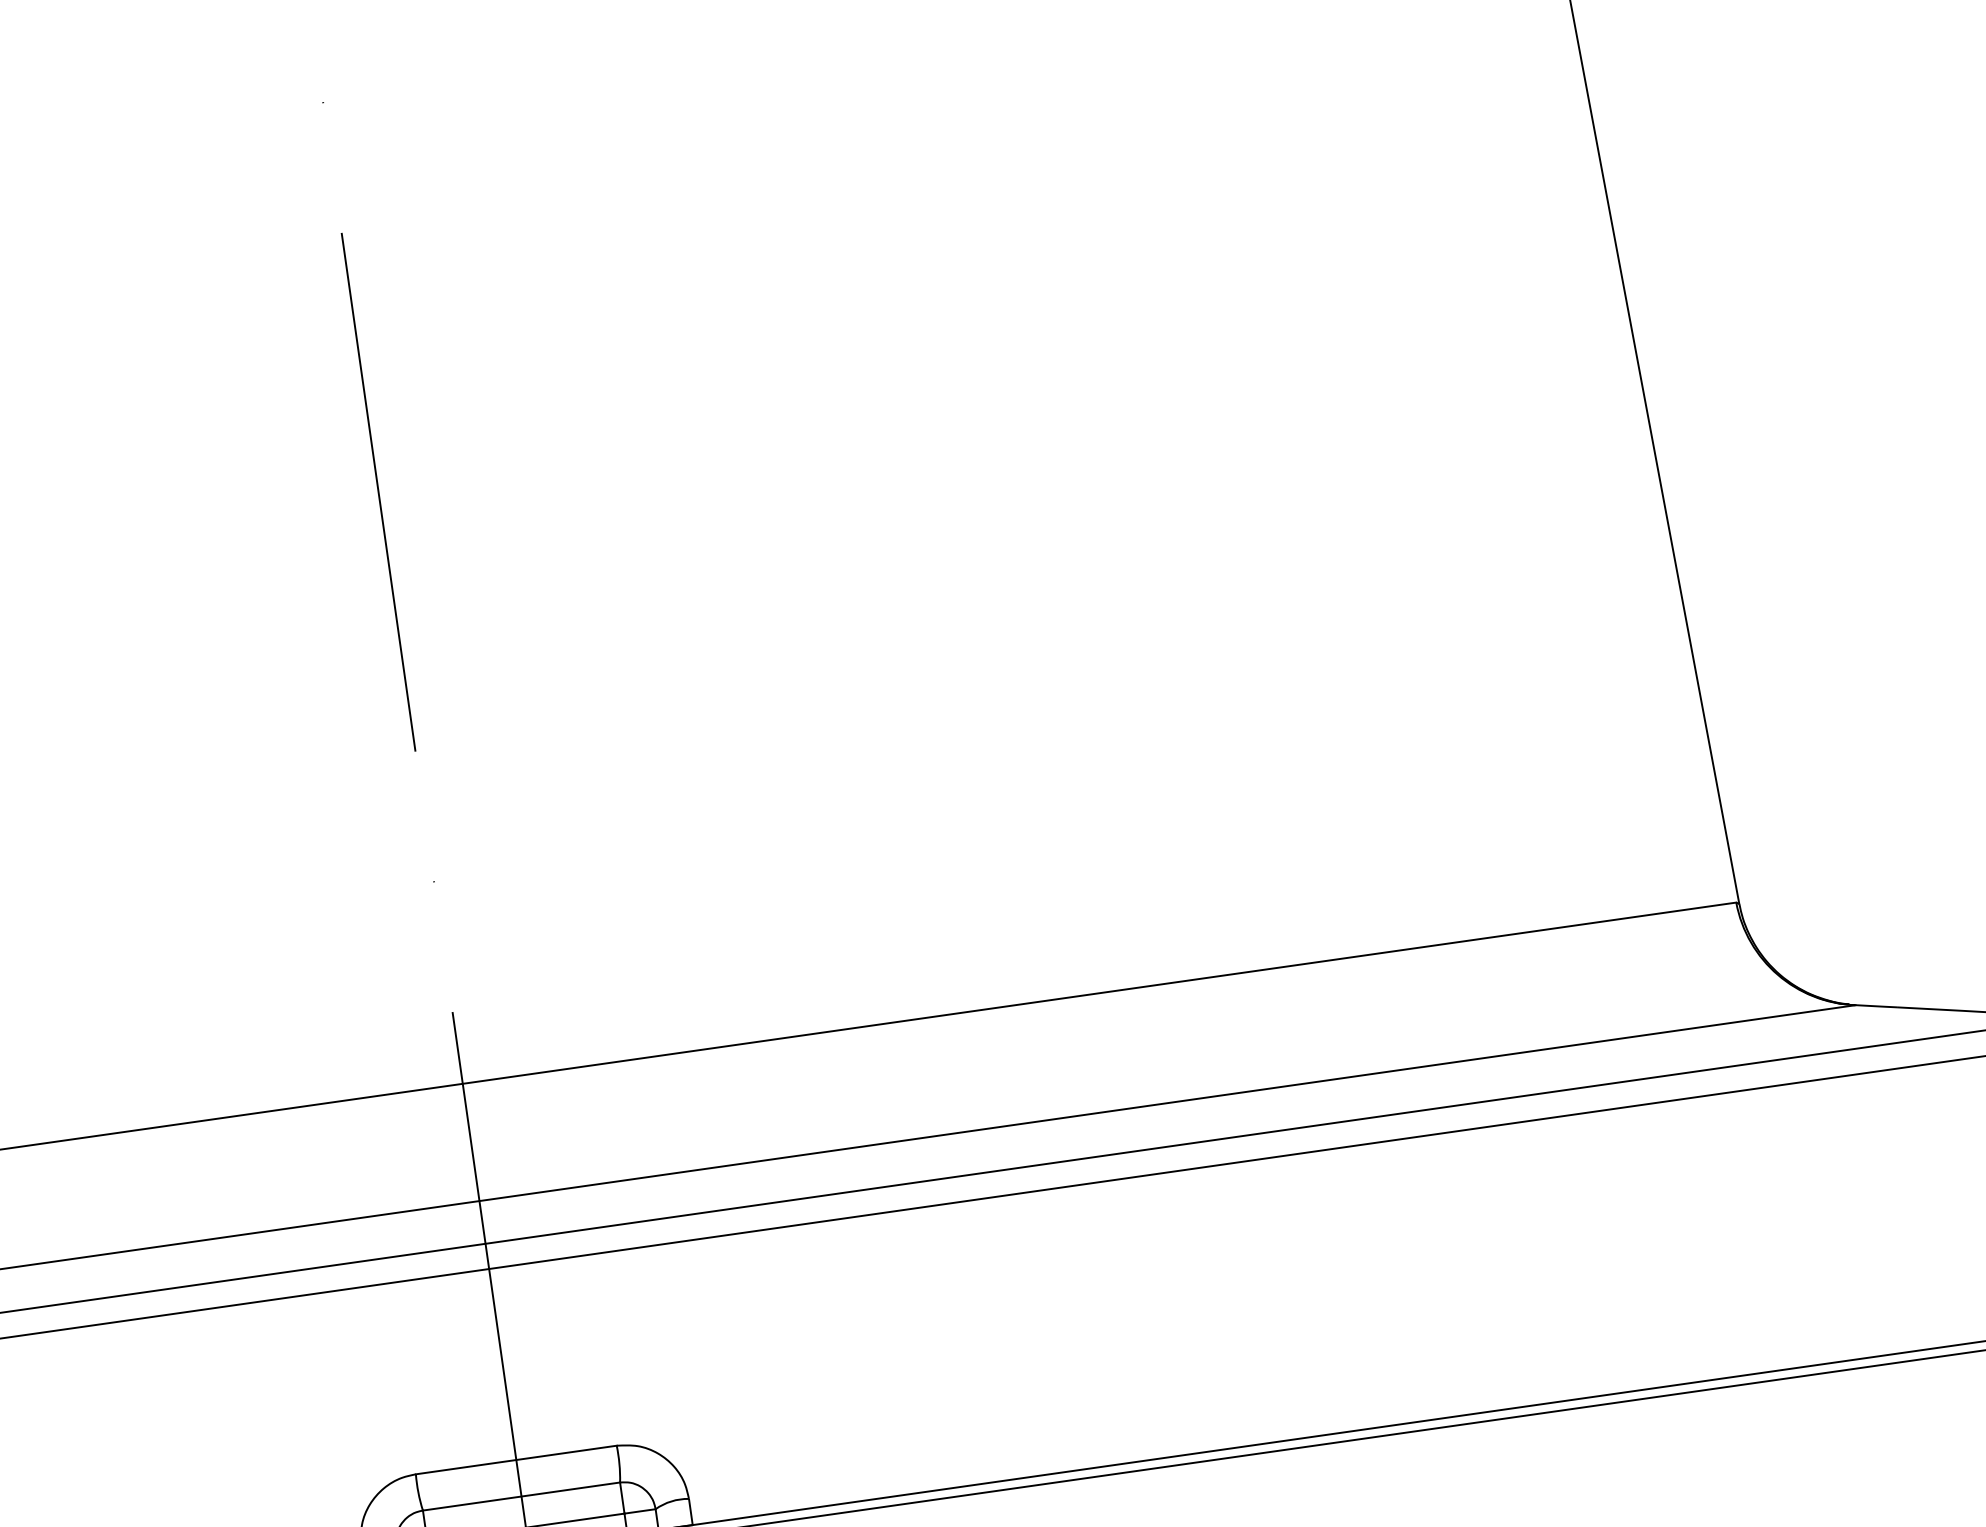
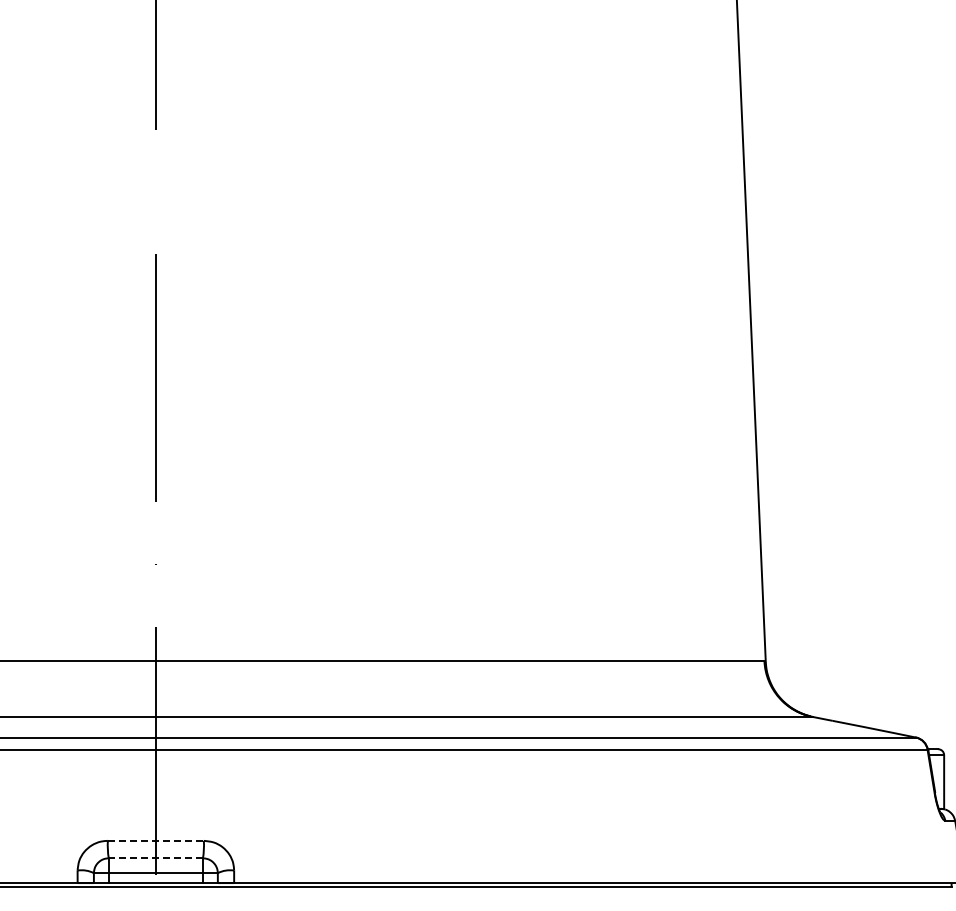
line: (515, 1459) -> (155, 840), solid -> dashed
line: (520, 1497) -> (155, 858), solid -> dashed

